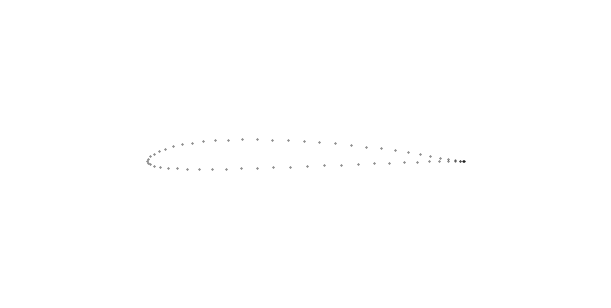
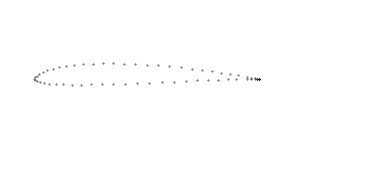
part: (451, 159) -> (252, 77), size x0.7

